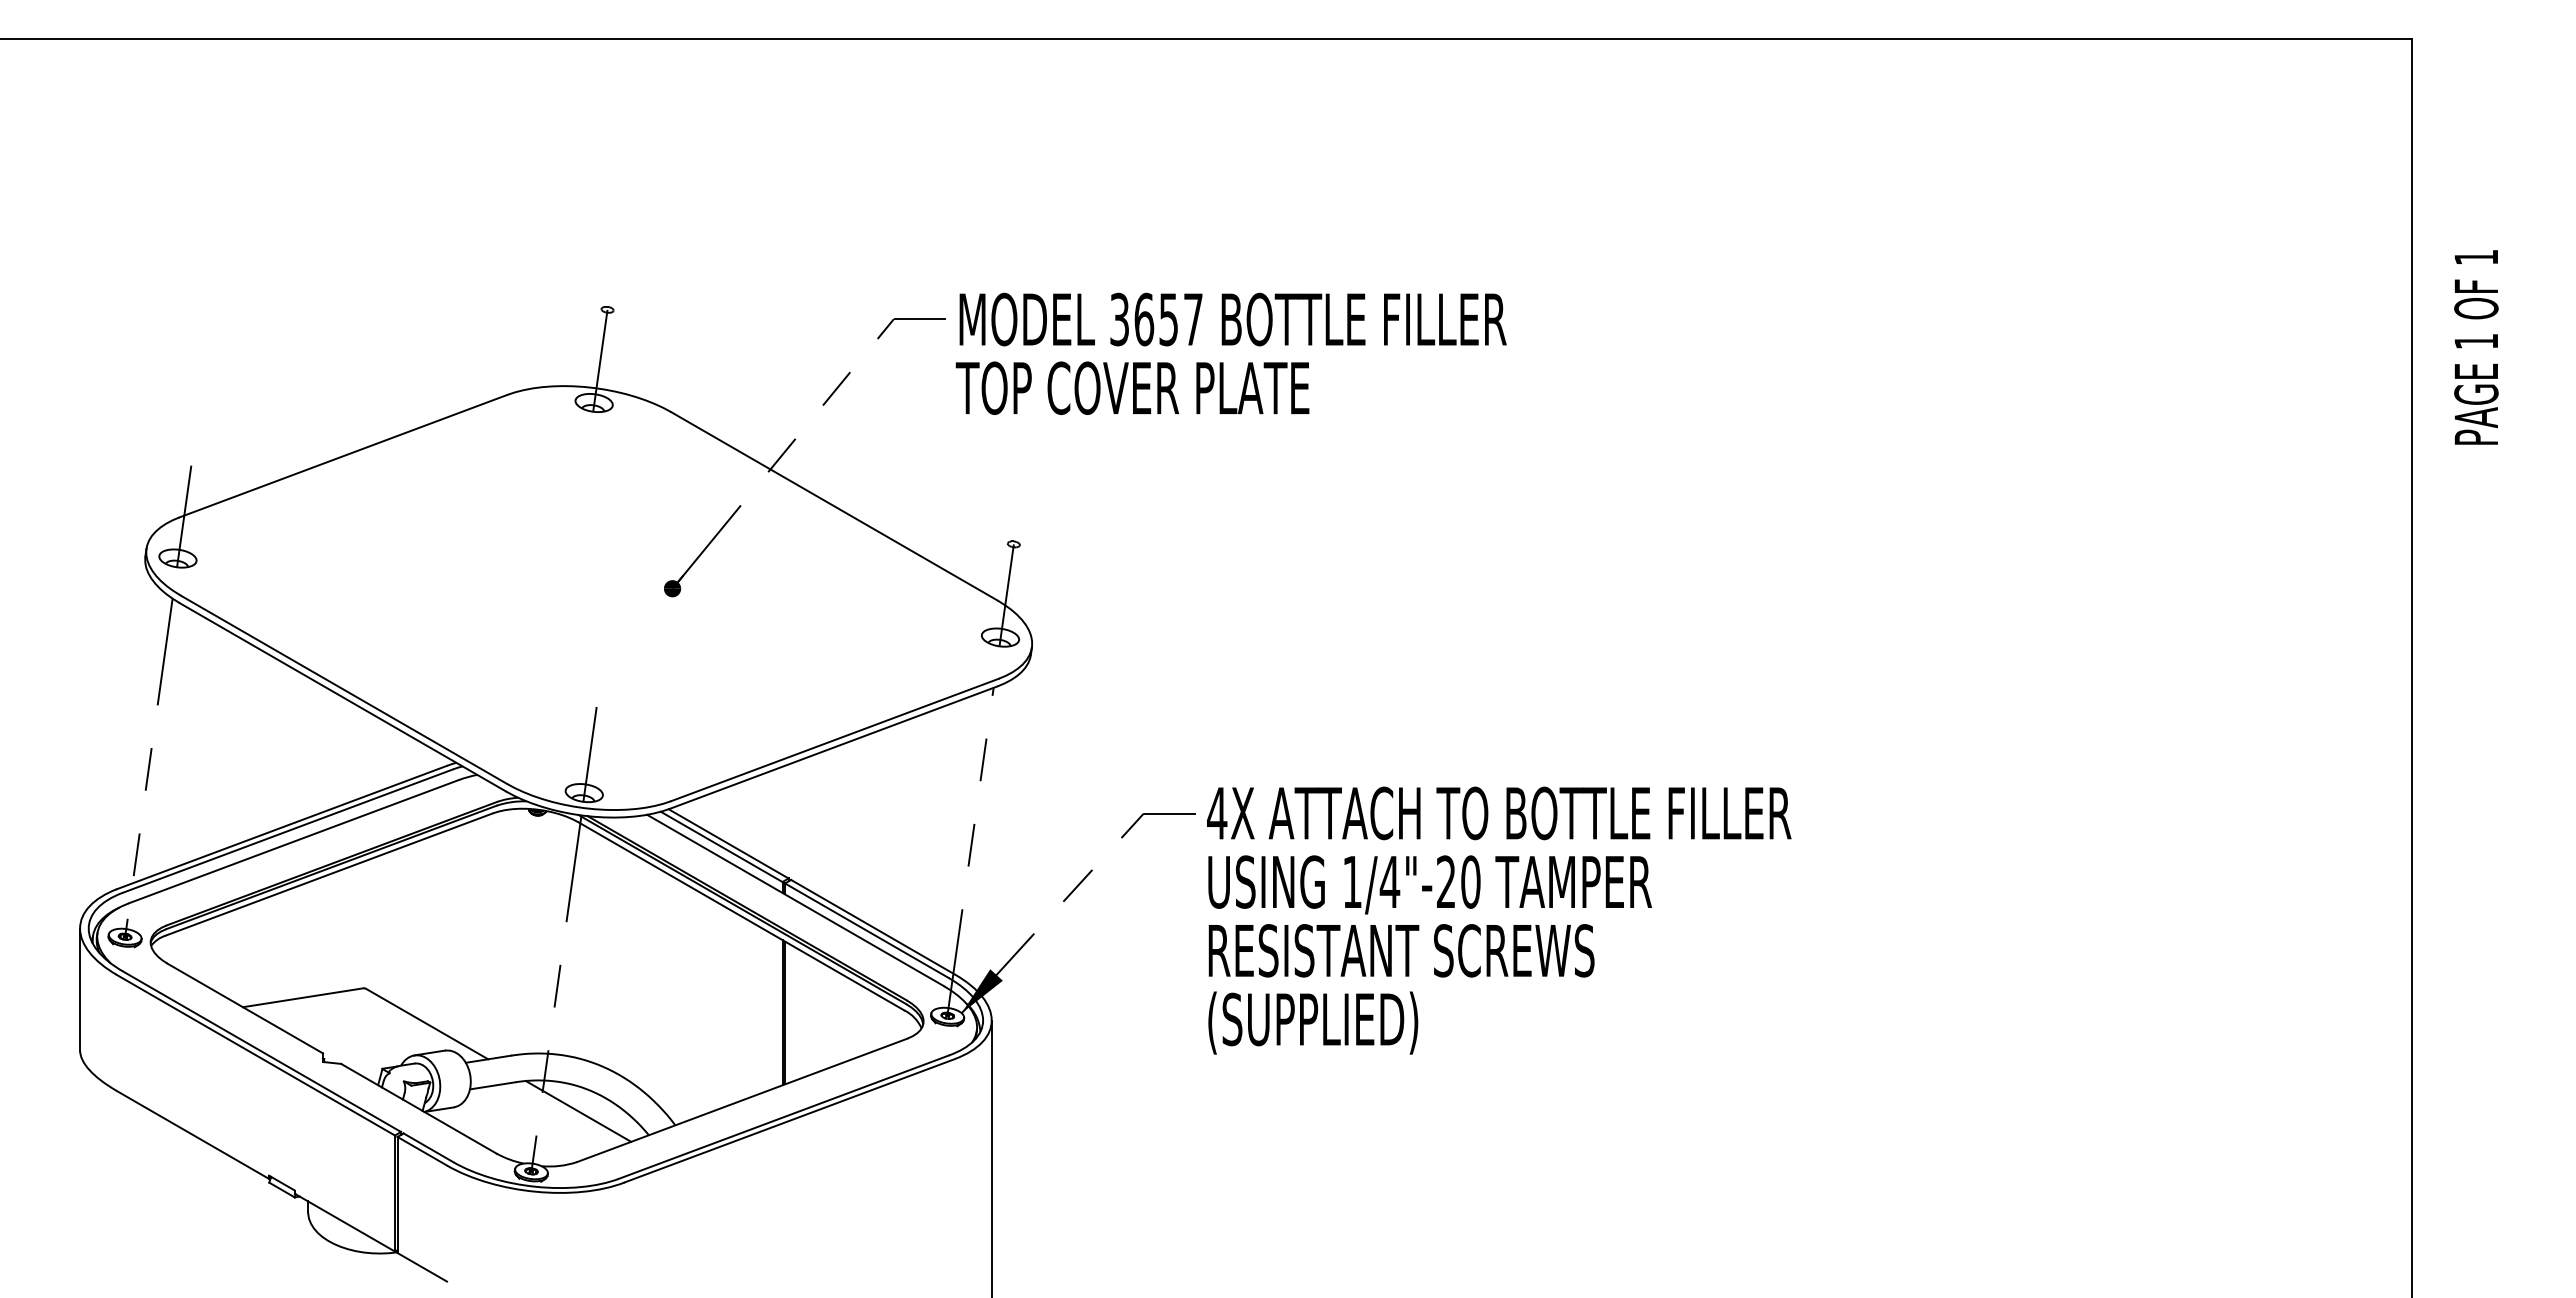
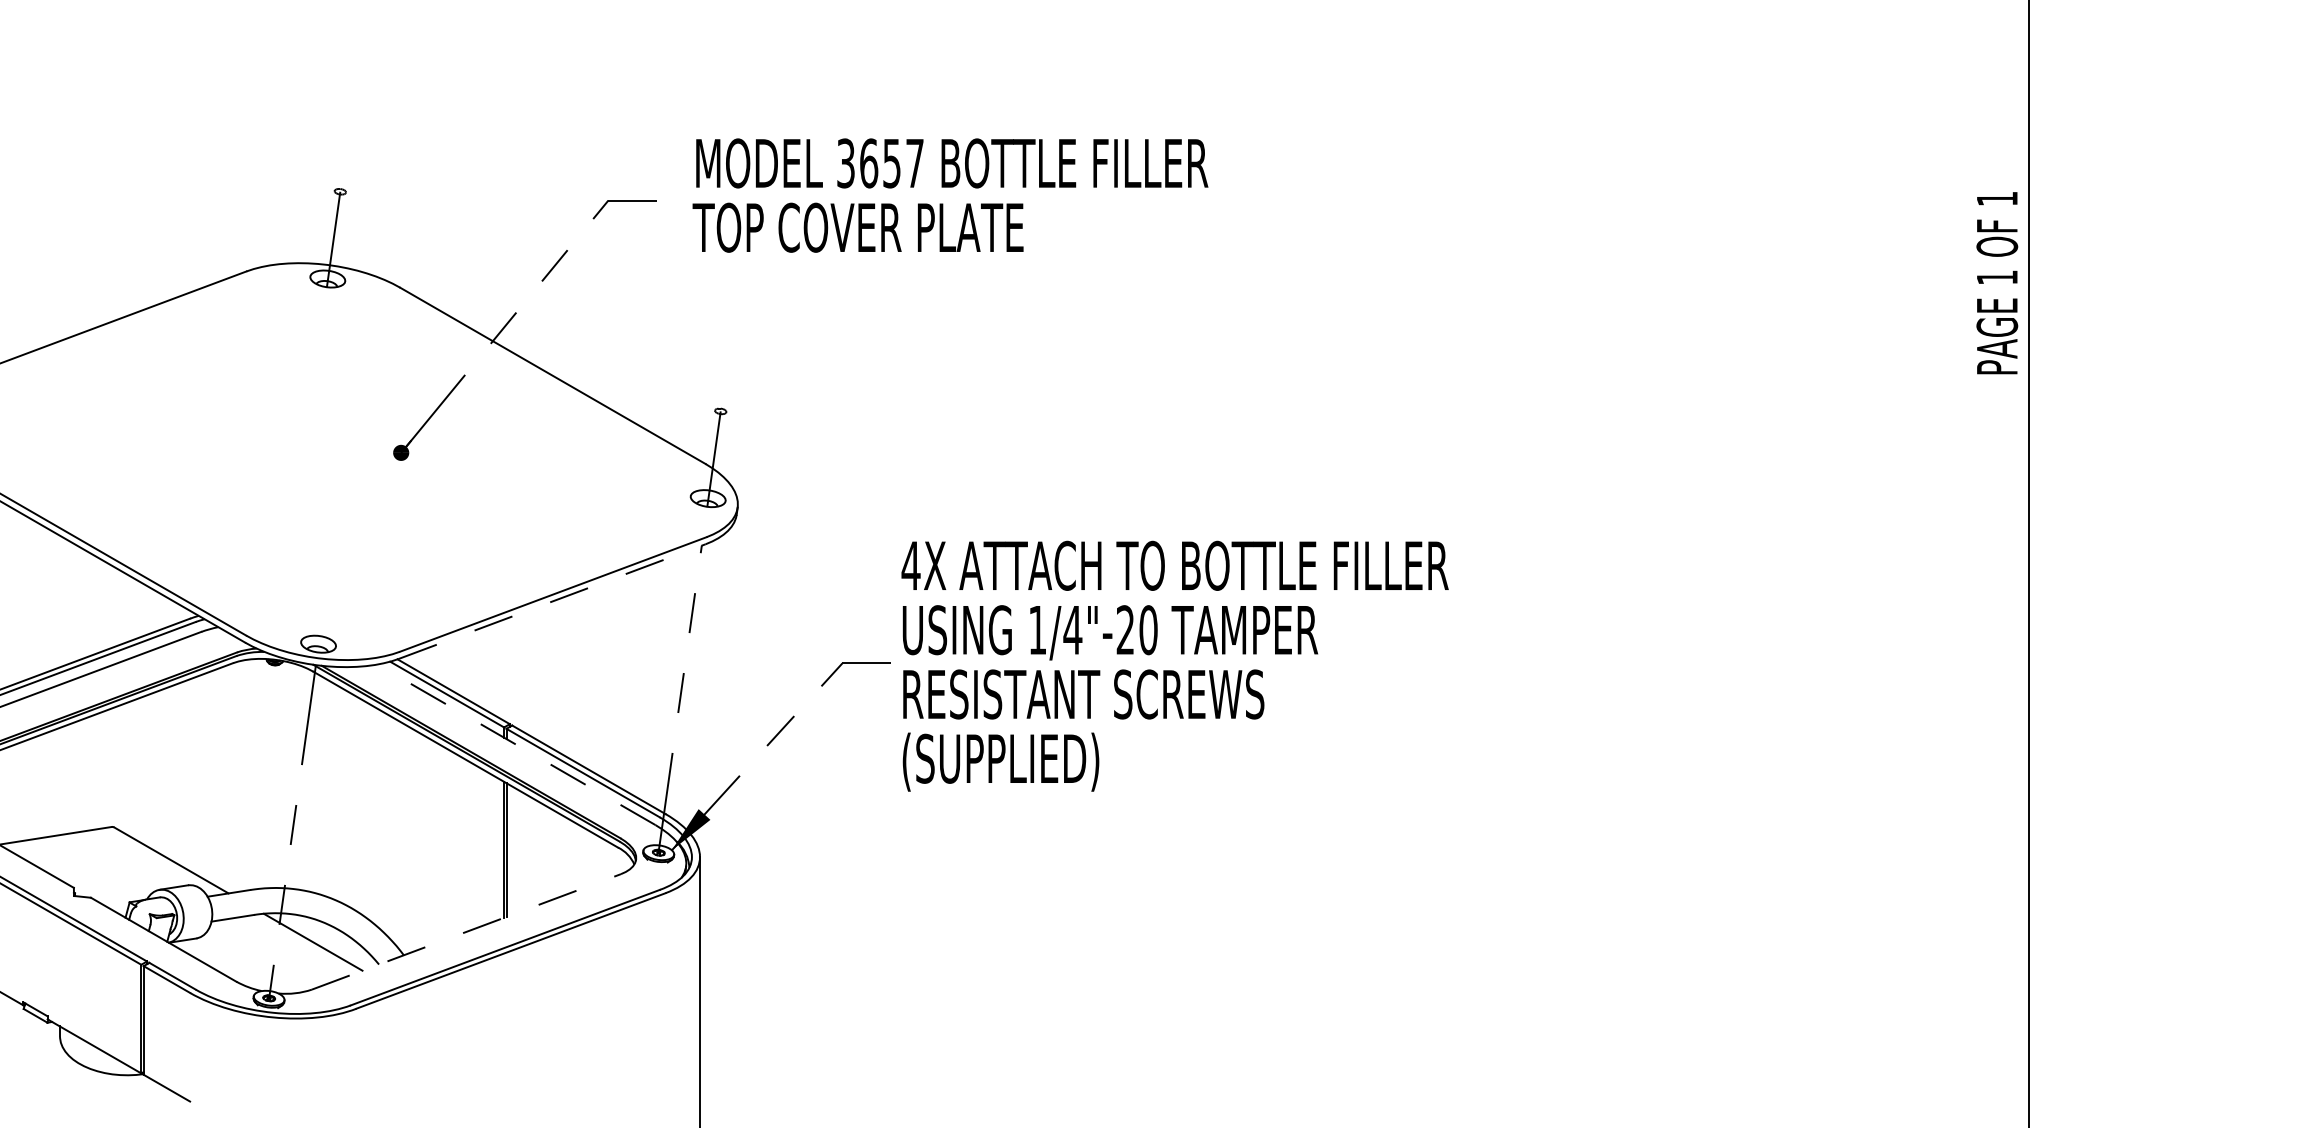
text: (2476, 347) -> (1997, 283), moved
text: (1230, 353) -> (949, 195), moved
line: (834, 747) -> (552, 601), solid -> dashed
line: (589, 754) -> (323, 608), removed
line: (795, 900) -> (516, 744), solid -> dashed
text: (1499, 920) -> (1175, 666), moved
line: (742, 1100) -> (466, 932), solid -> dashed

